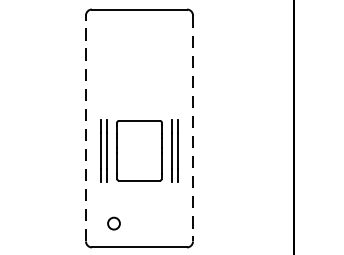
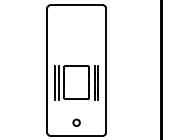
line: (86, 128) -> (47, 70), dashed -> solid
line: (193, 130) -> (106, 71), dashed -> solid
circle: (113, 223) -> (76, 122), moved

